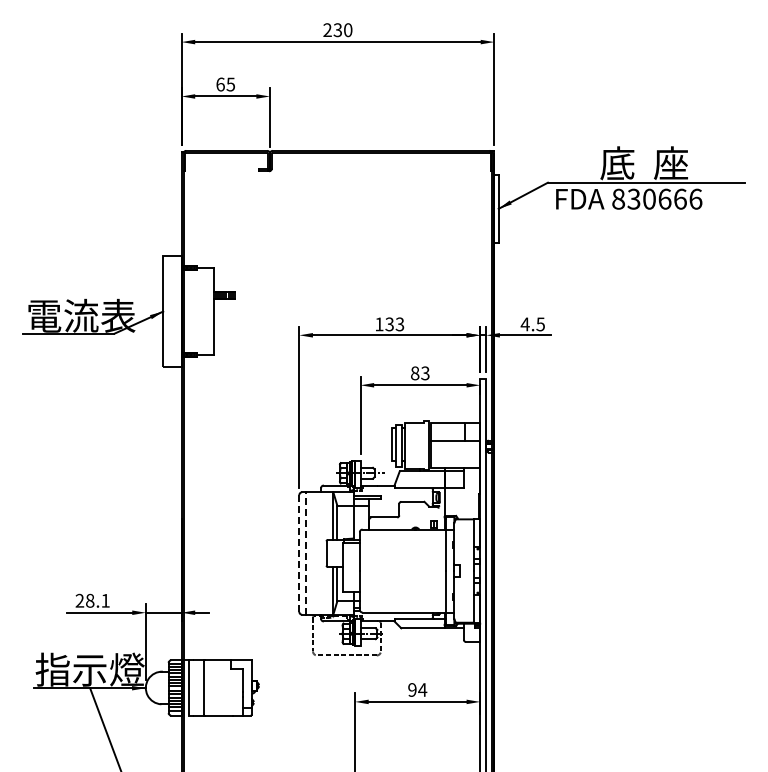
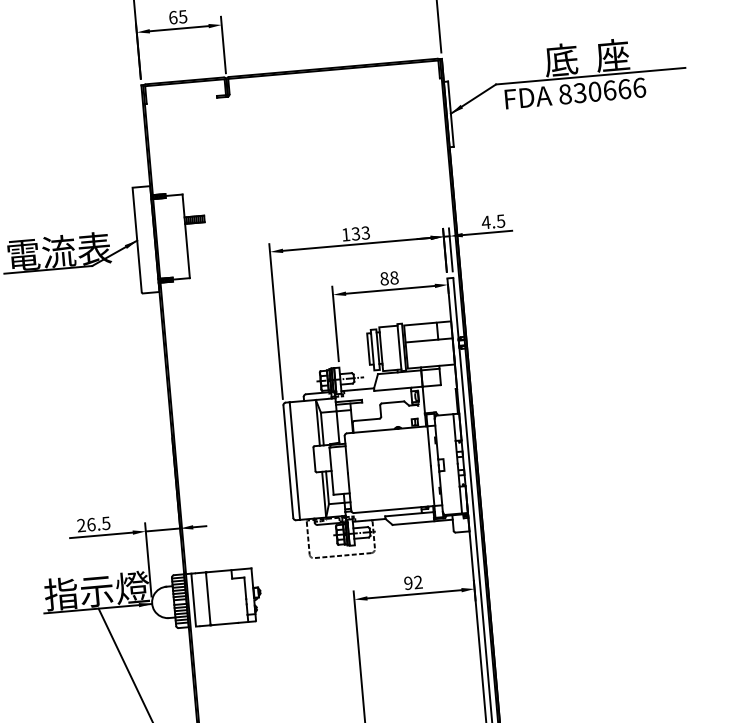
text: (425, 373) -> (394, 278), 83 -> 88
line: (424, 445) -> (399, 347), added
line: (299, 553) -> (288, 461), dashed -> solid
line: (306, 553) -> (295, 461), dashed -> solid
text: (97, 600) -> (98, 523), 28.1 -> 26.5
text: (422, 689) -> (418, 581), 94 -> 92

